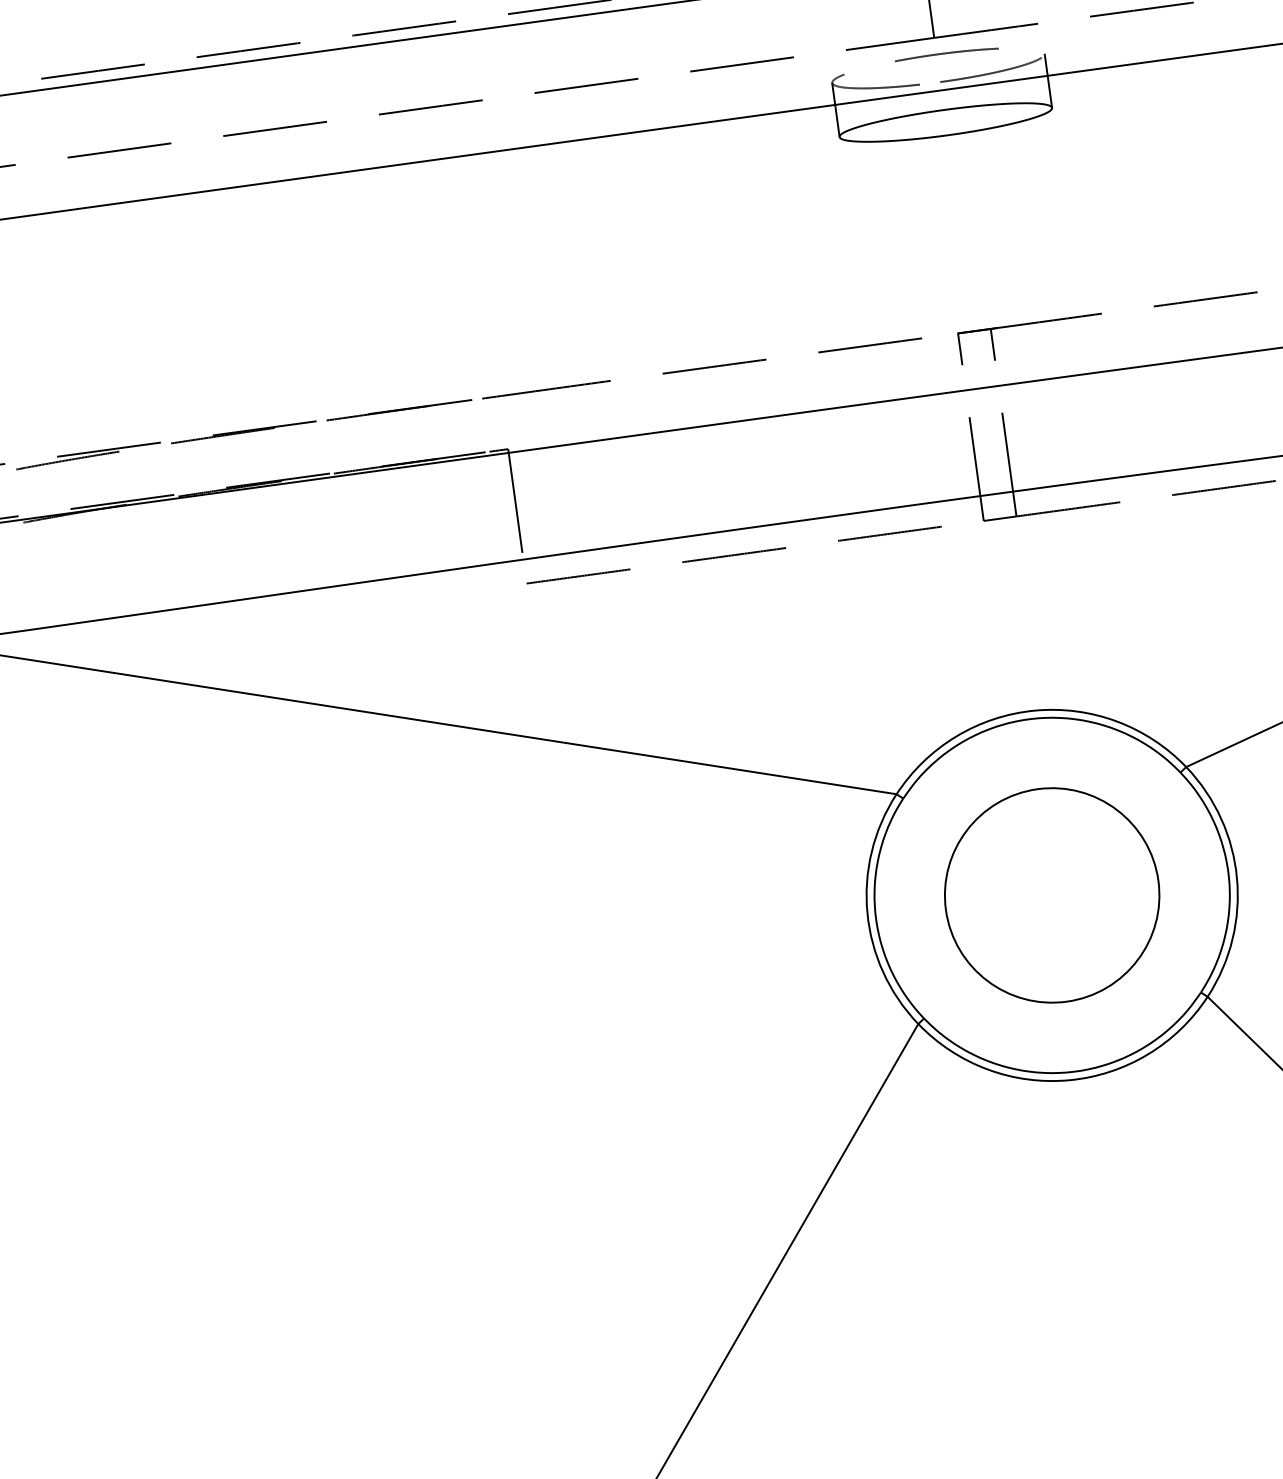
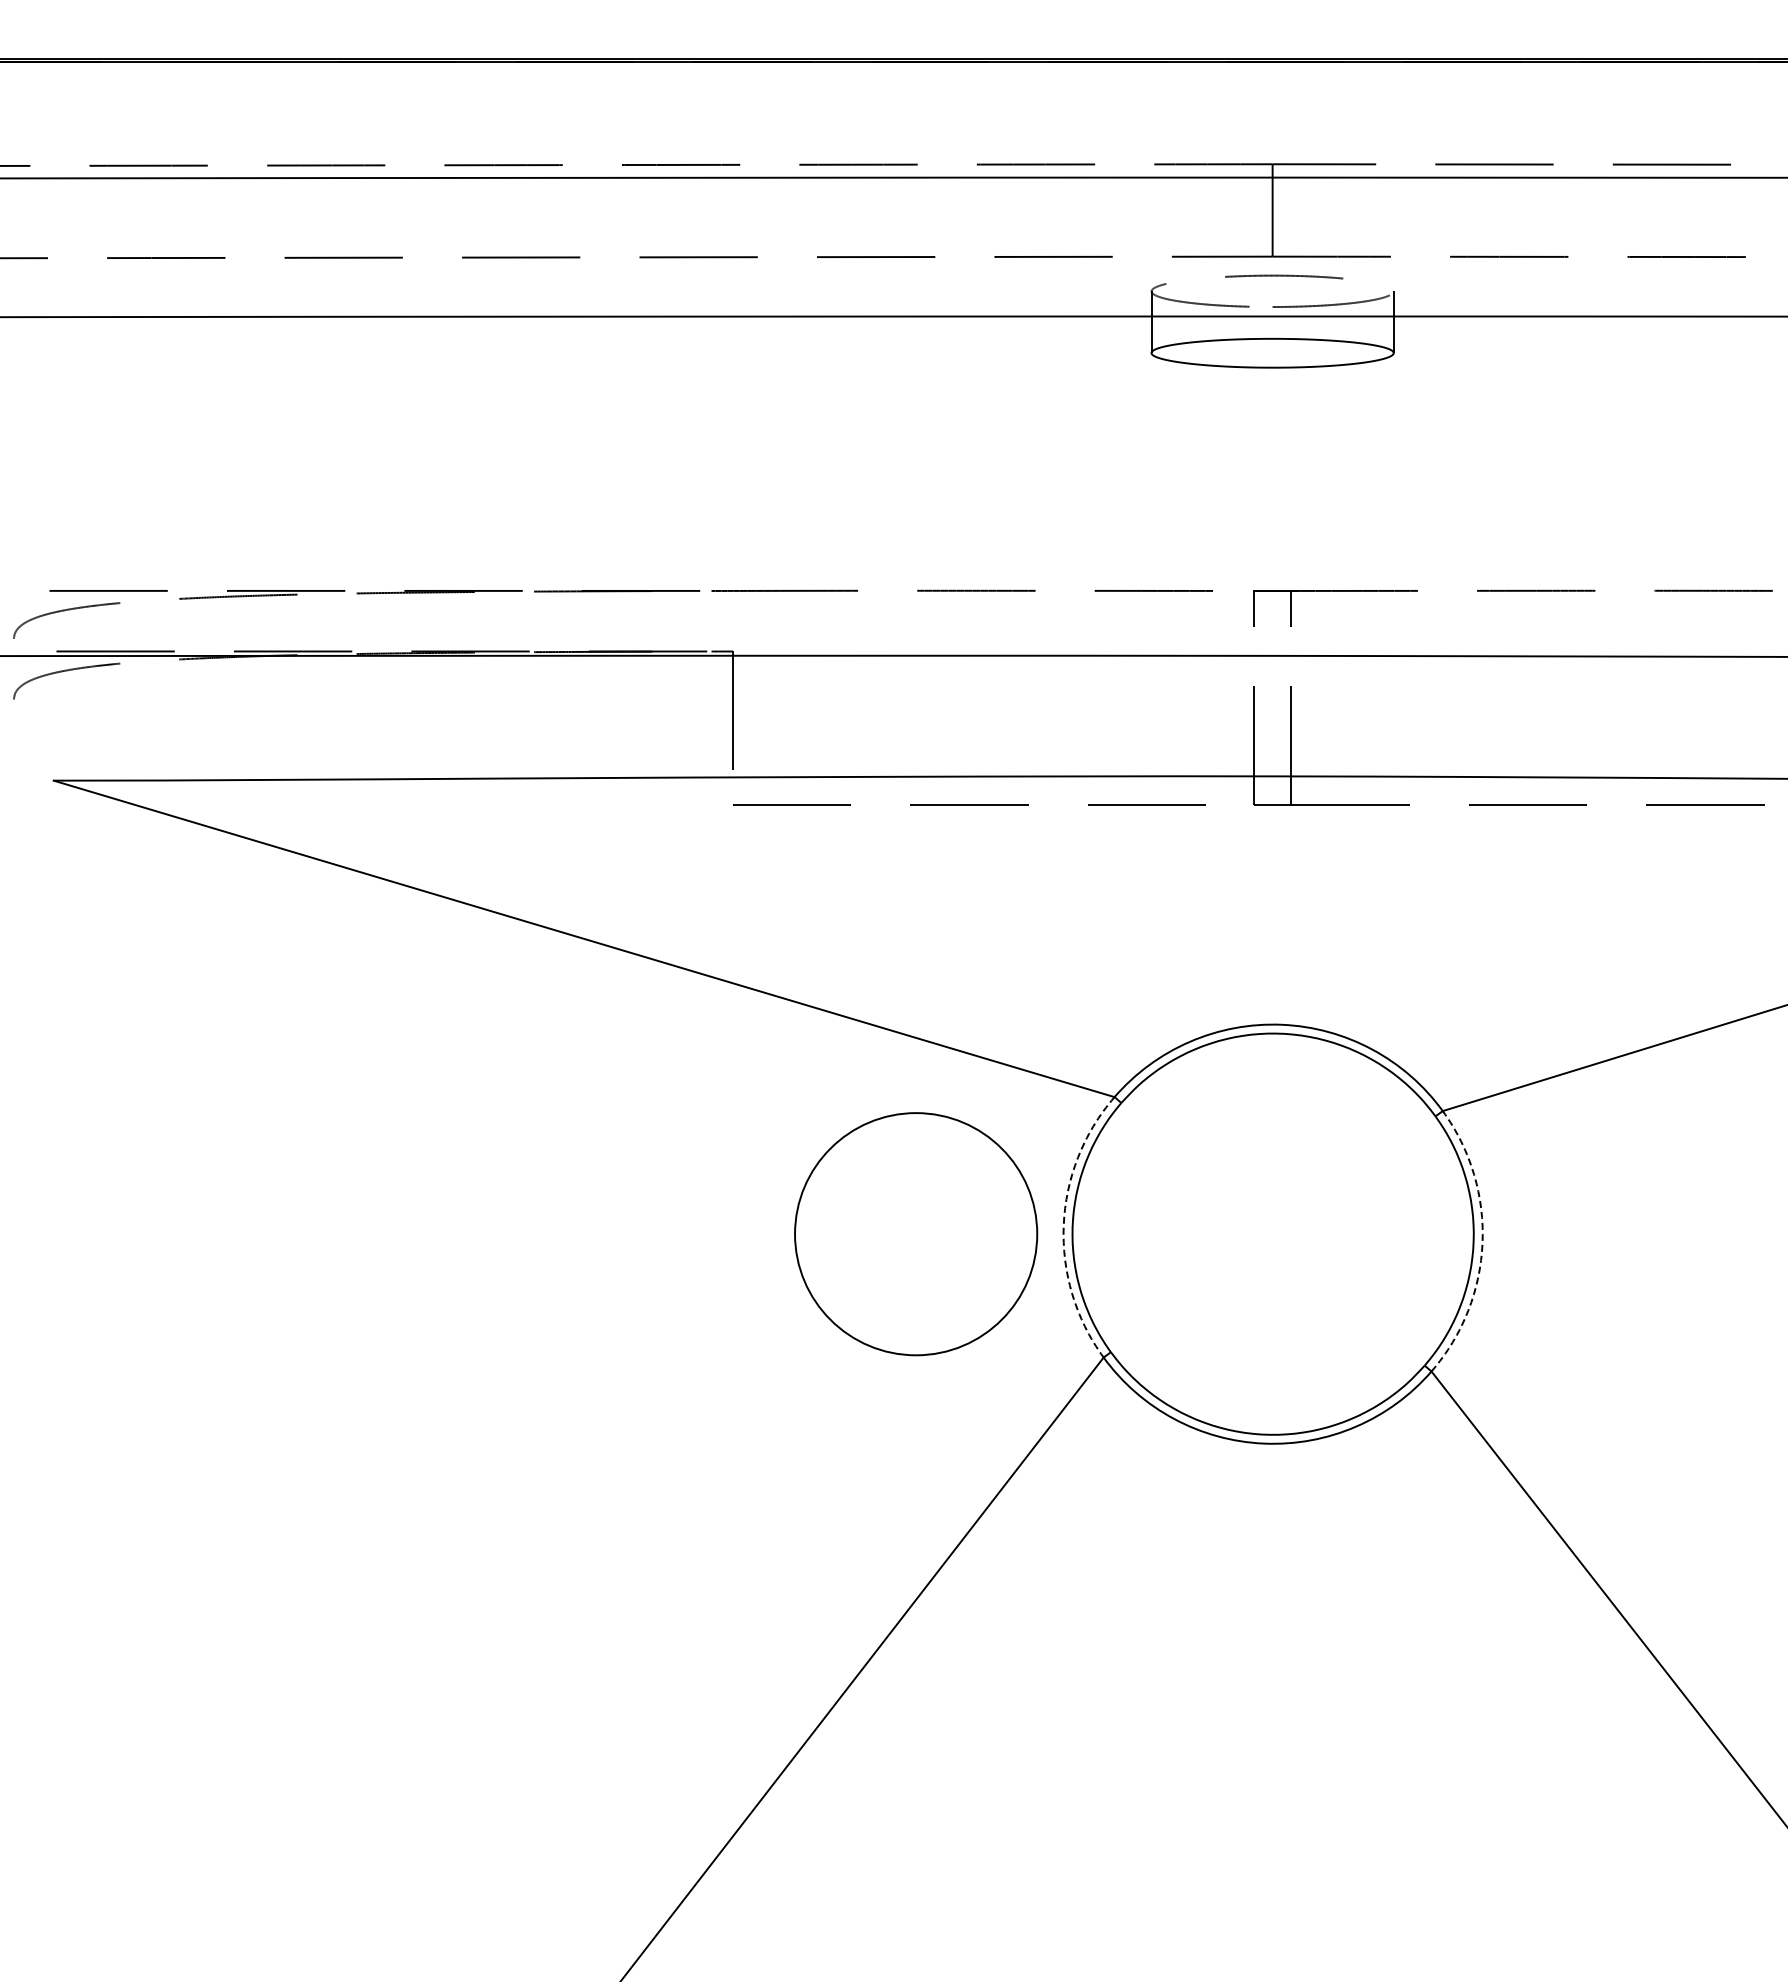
arc: (1236, 878) -> (1482, 1243), solid -> dashed
circle: (1052, 895) -> (916, 1234), moved
arc: (867, 913) -> (1063, 1225), solid -> dashed

